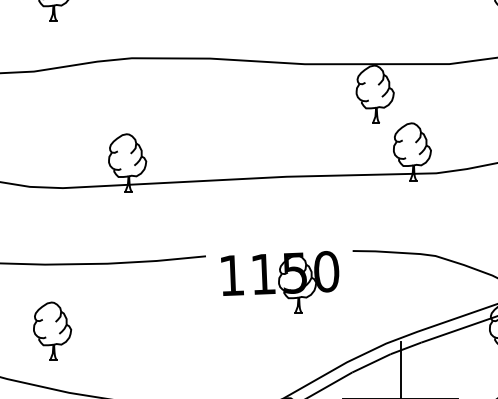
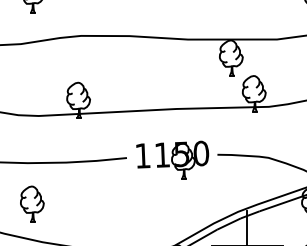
part: (279, 281) -> (172, 159), moved

